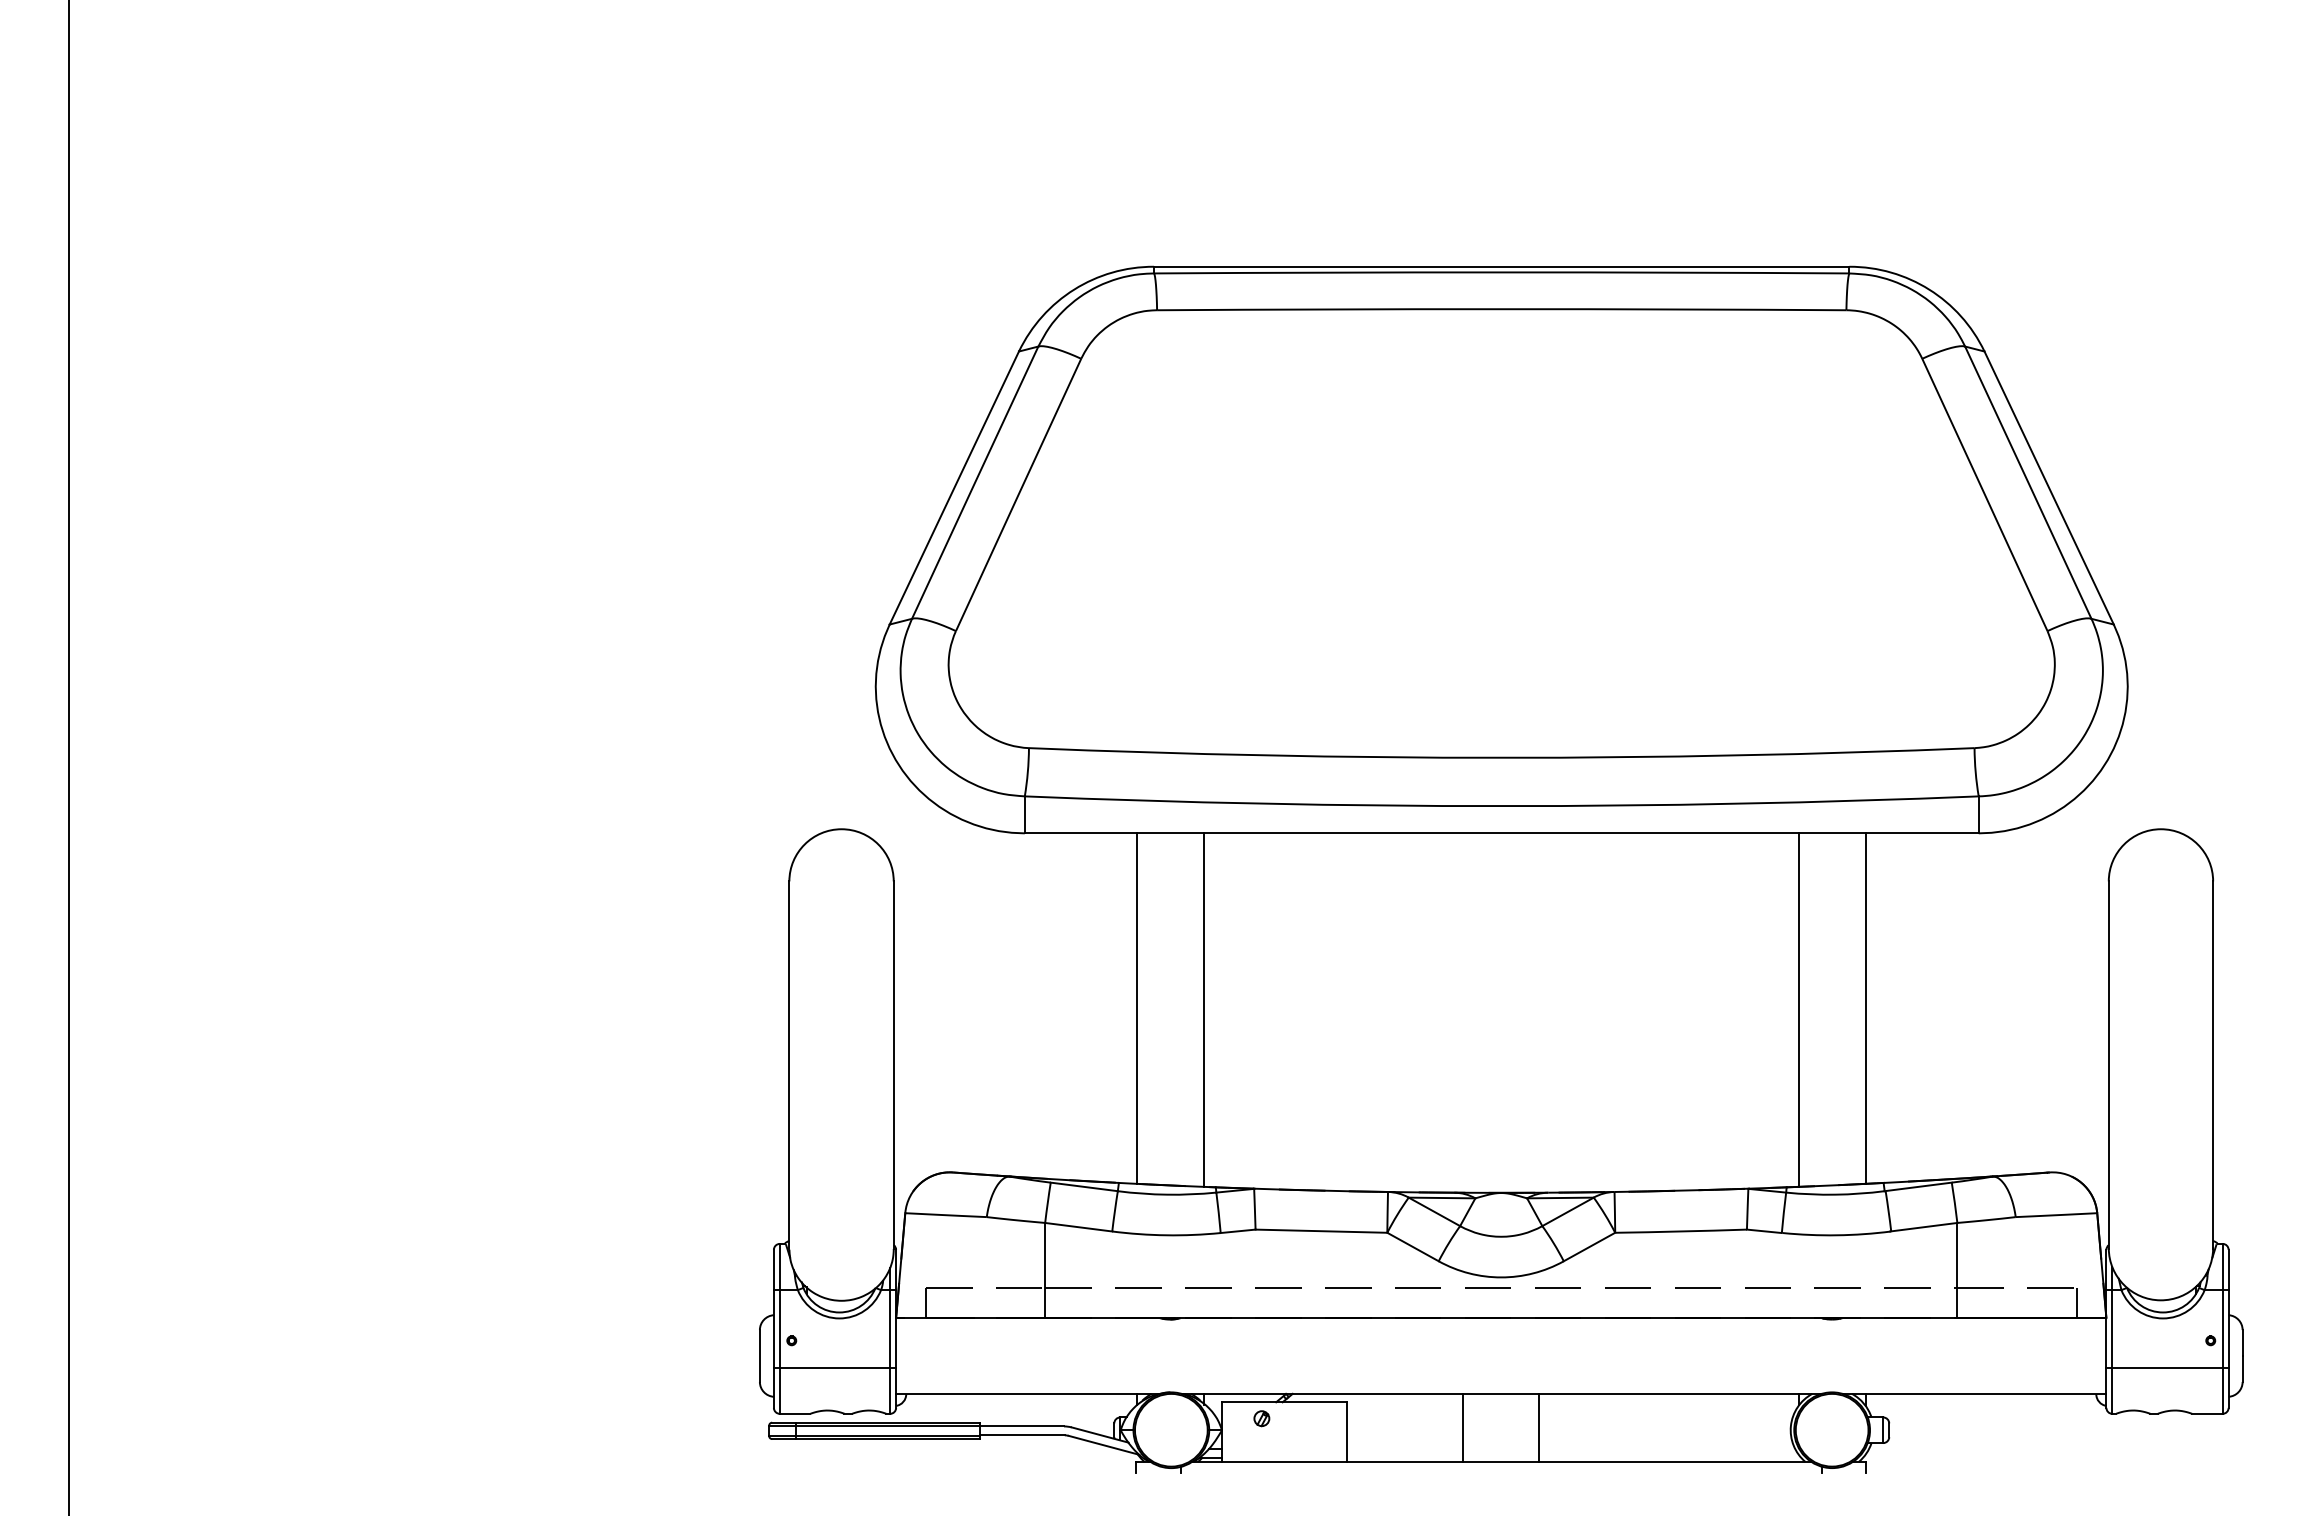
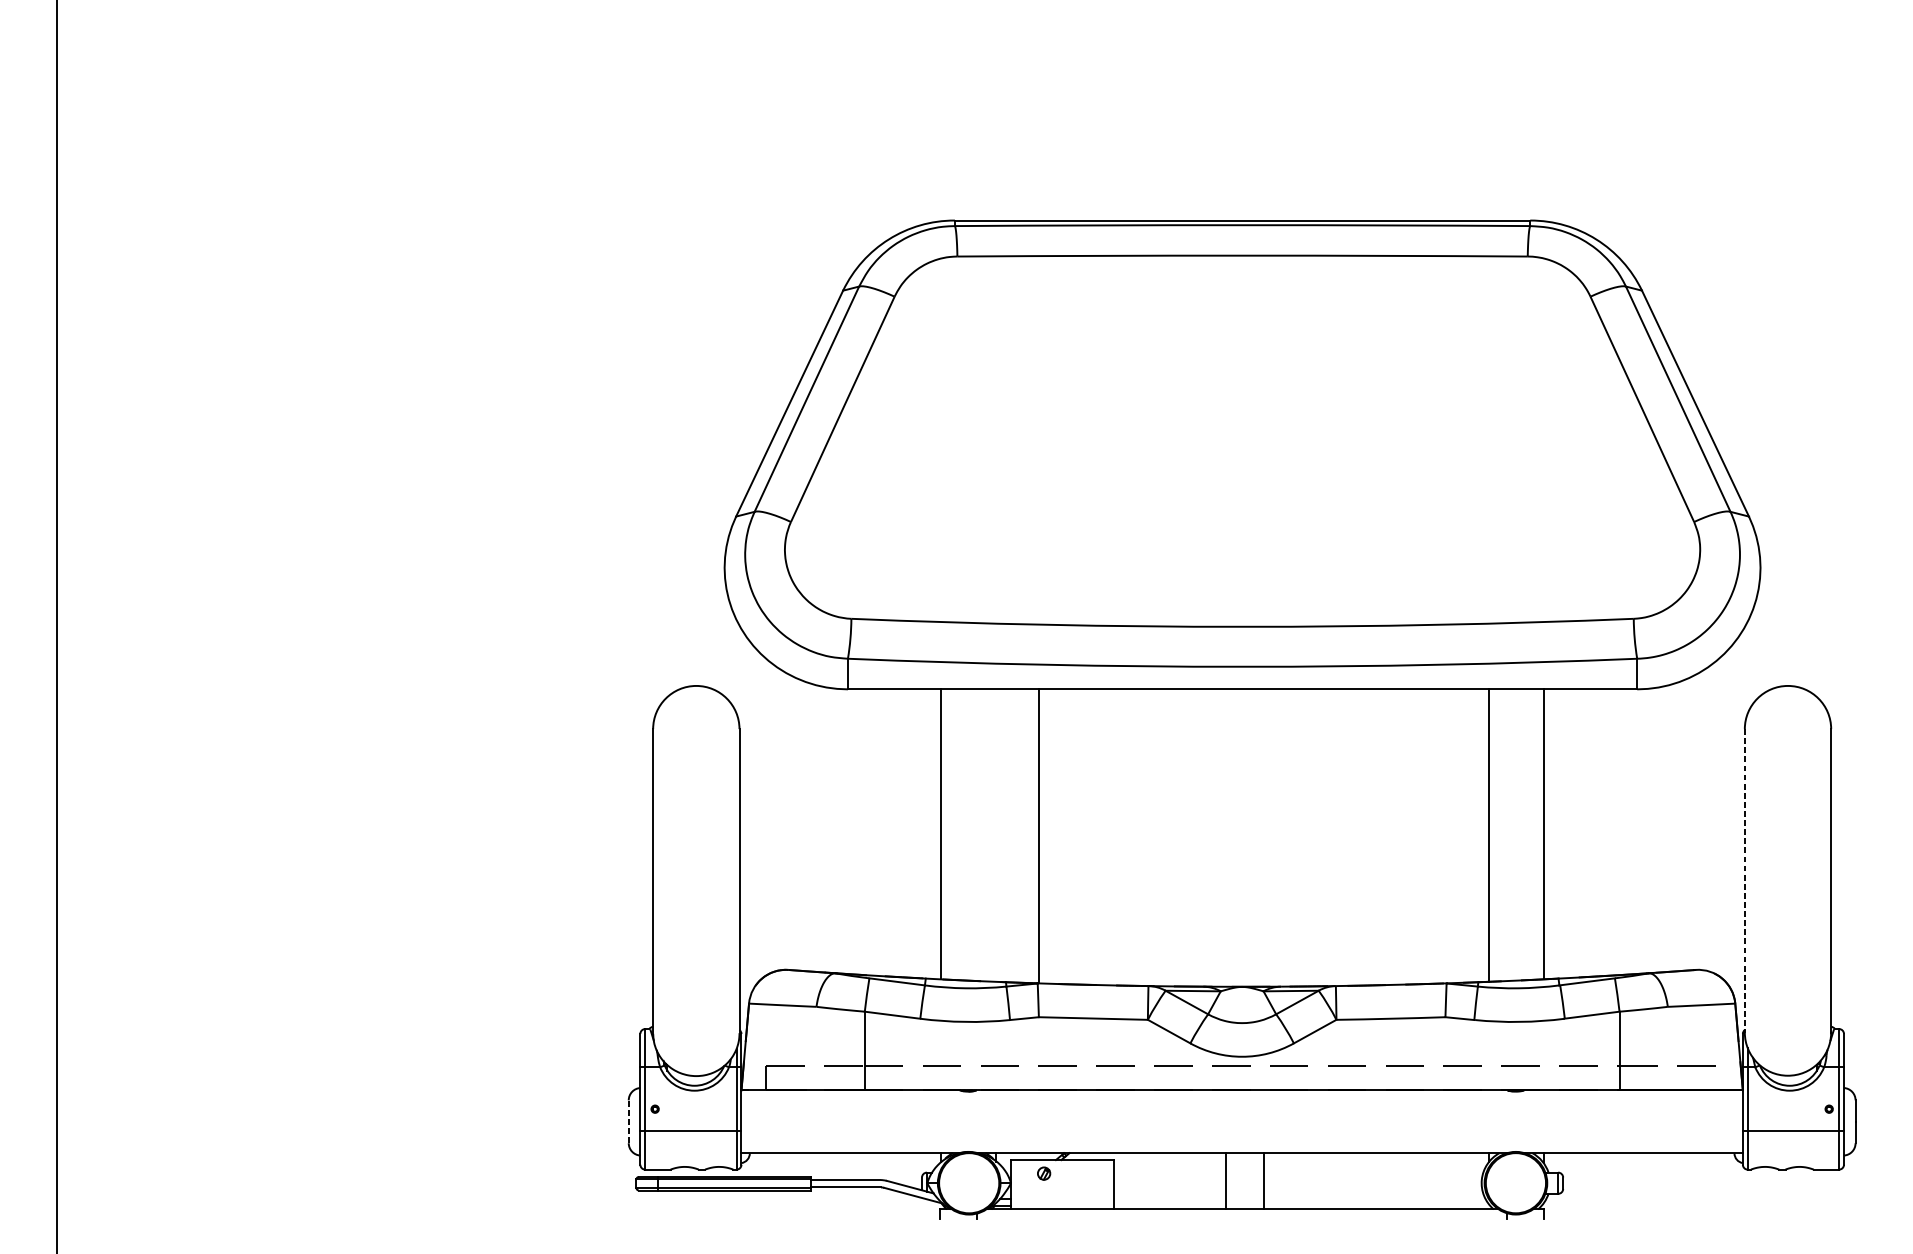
line: (1204, 1009) -> (1039, 835), moved
line: (2108, 1065) -> (1744, 881), solid -> dashed
line: (2076, 1303) -> (1718, 1078), removed
line: (759, 1356) -> (628, 1122), solid -> dashed
line: (1463, 1427) -> (1263, 1180), moved
line: (1539, 1427) -> (1226, 1180), moved

